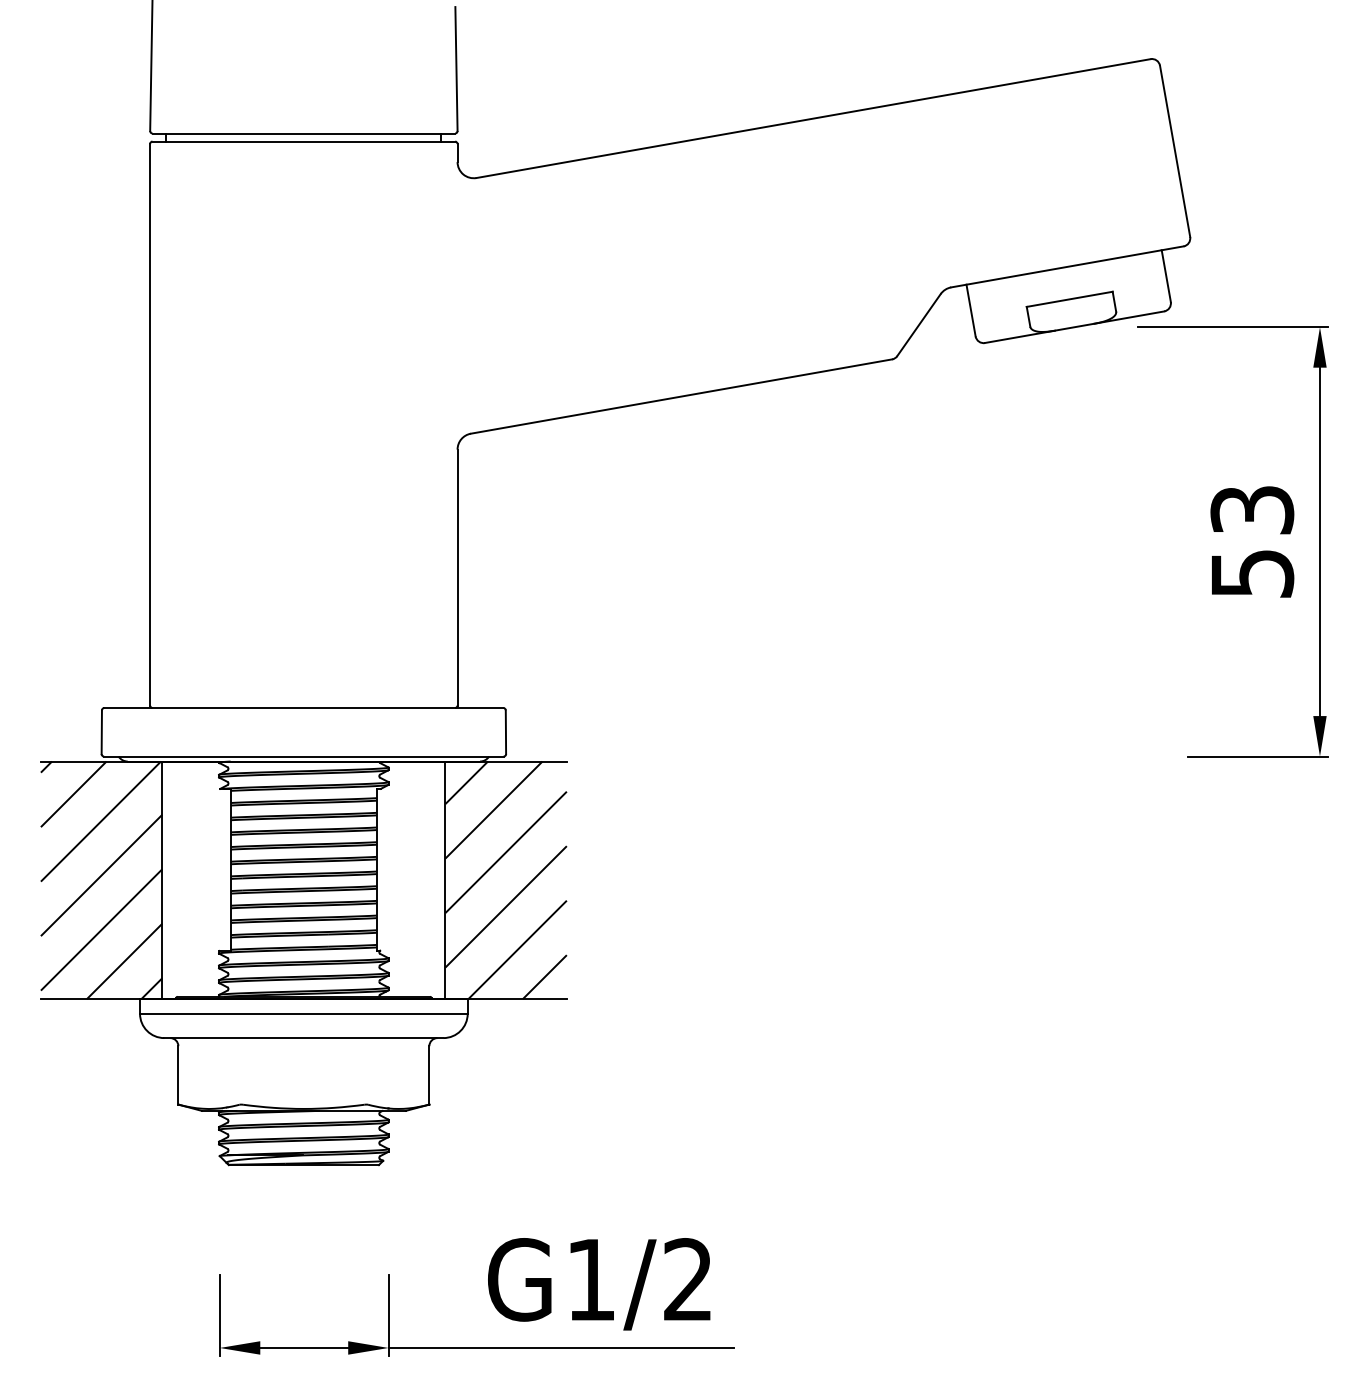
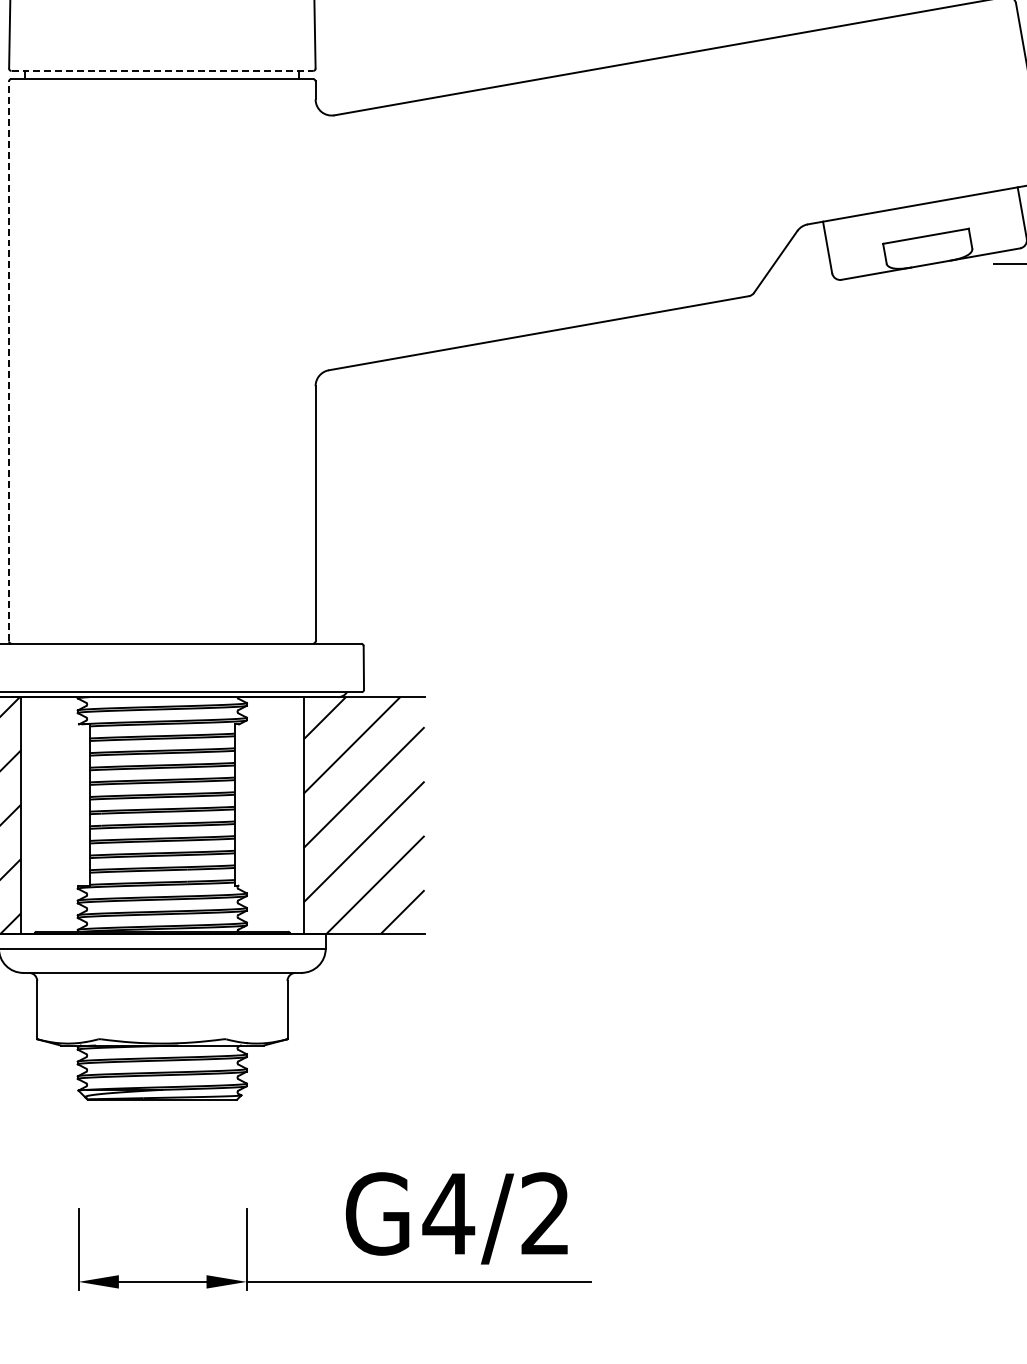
line: (304, 133) -> (162, 70), solid -> dashed
line: (150, 424) -> (9, 361), solid -> dashed
text: (590, 1279) -> (448, 1213), G1/2 -> G4/2

